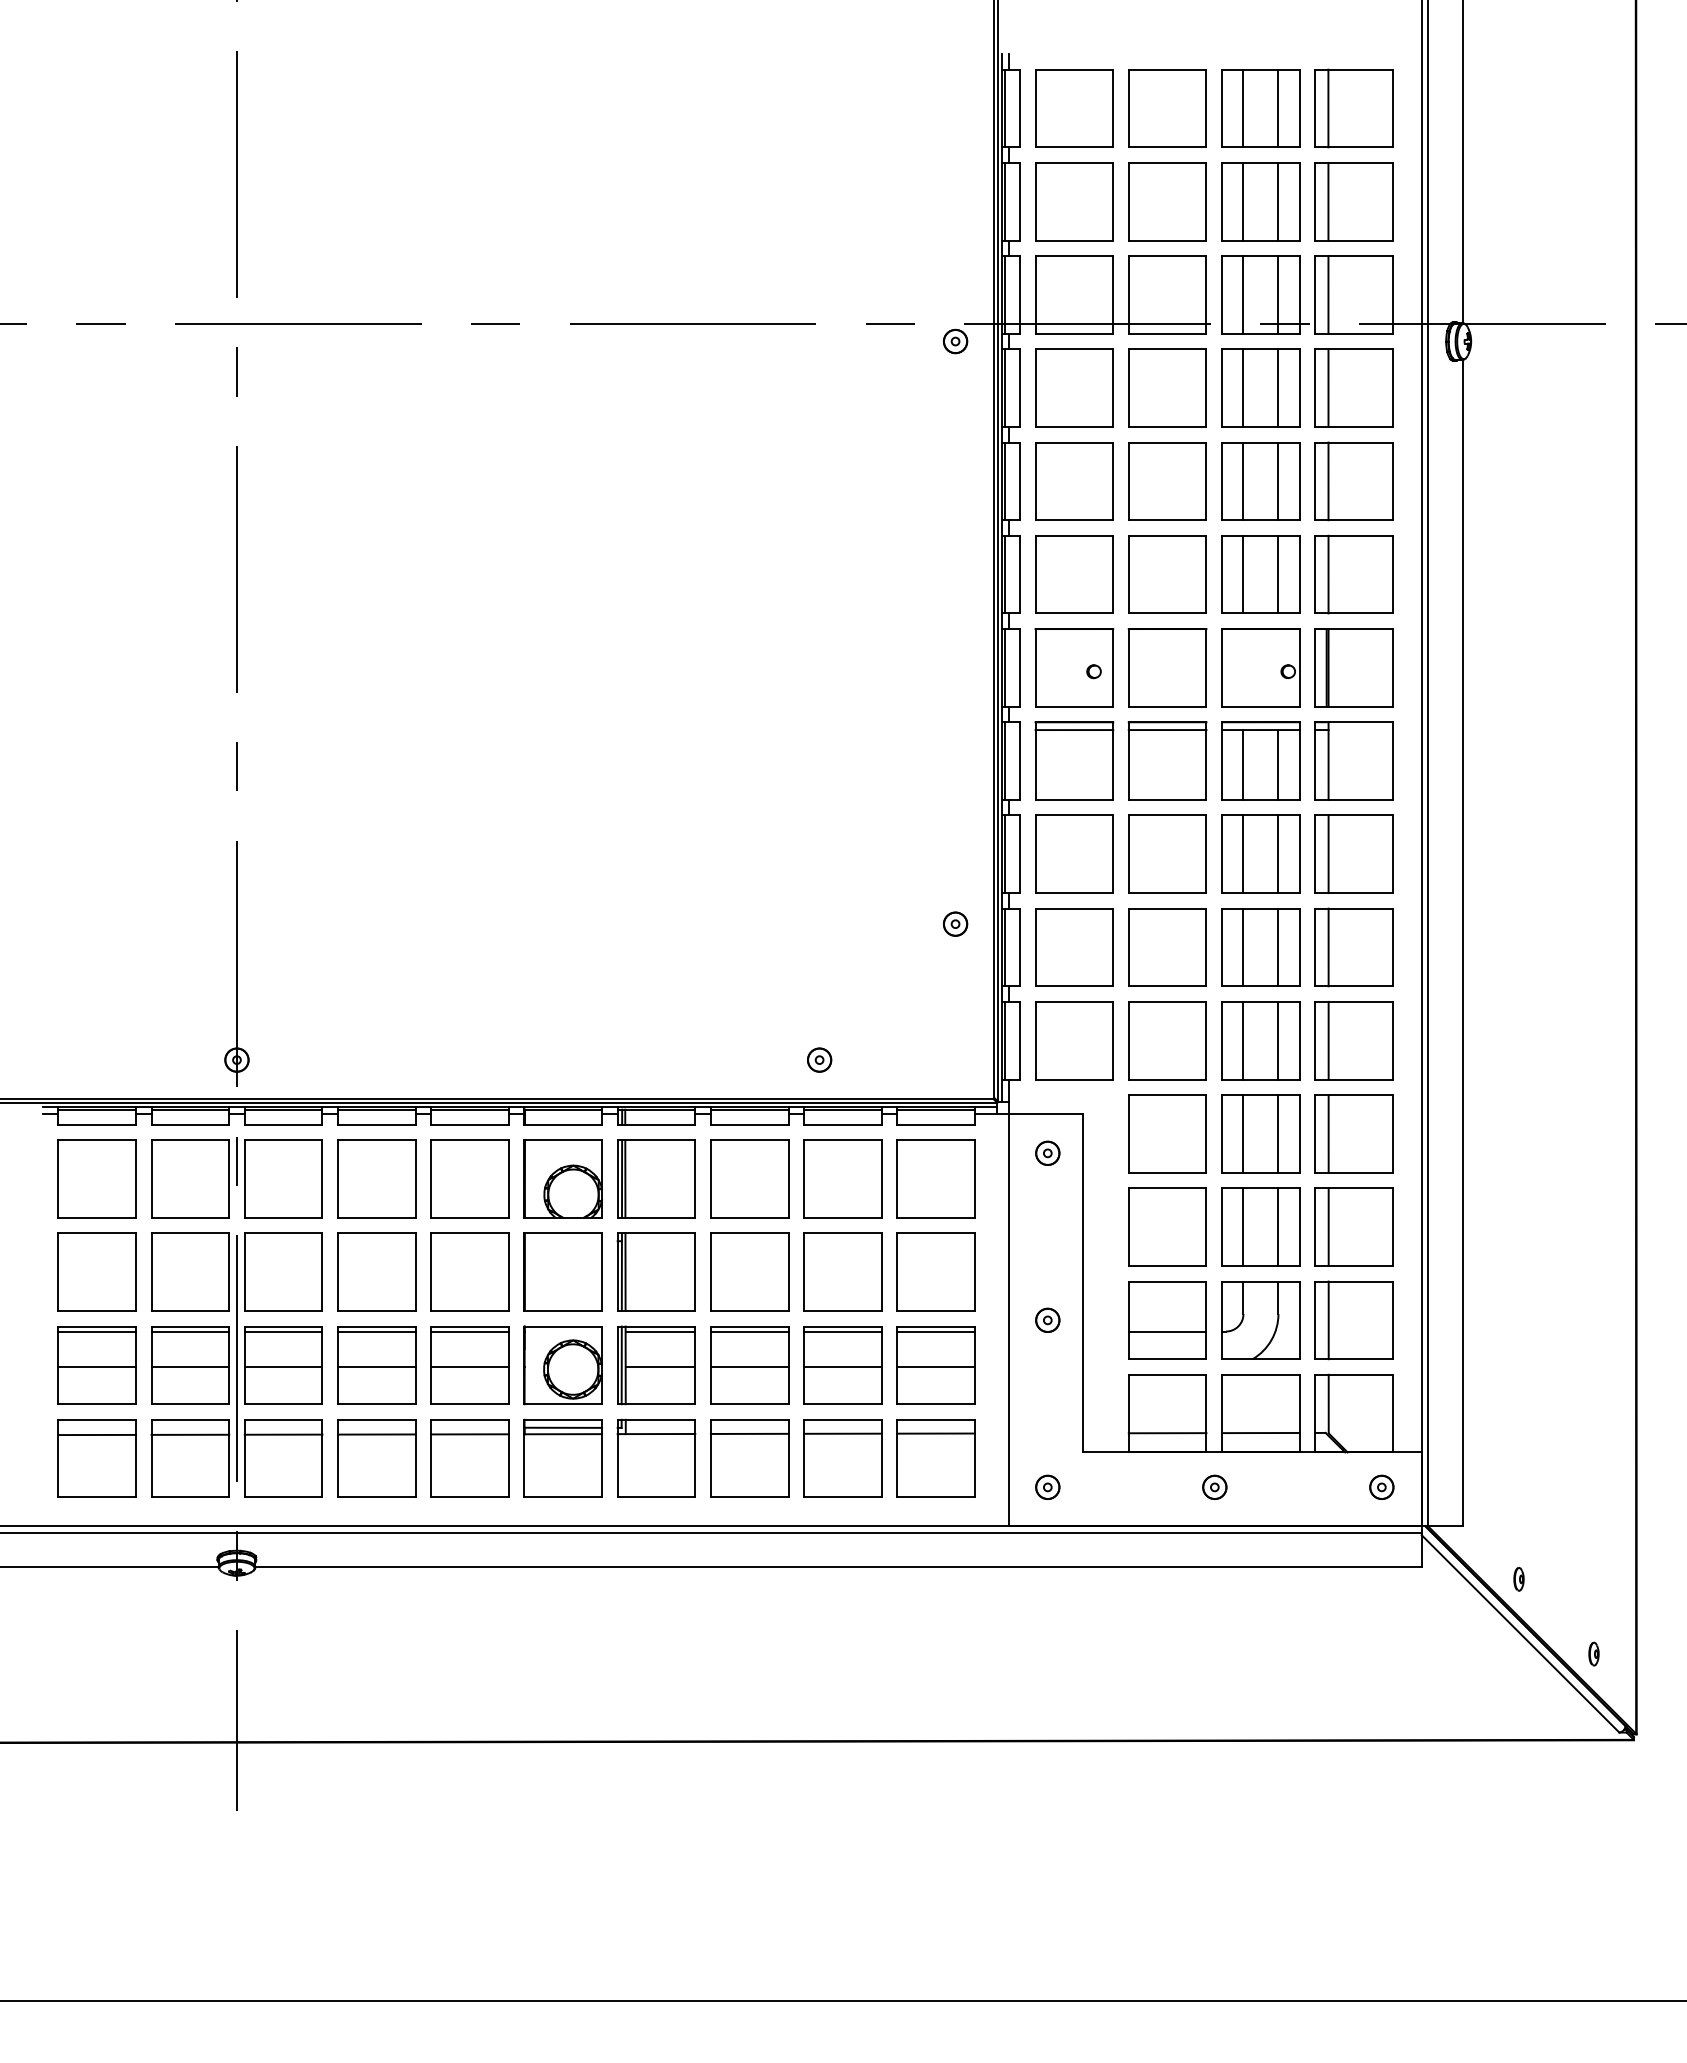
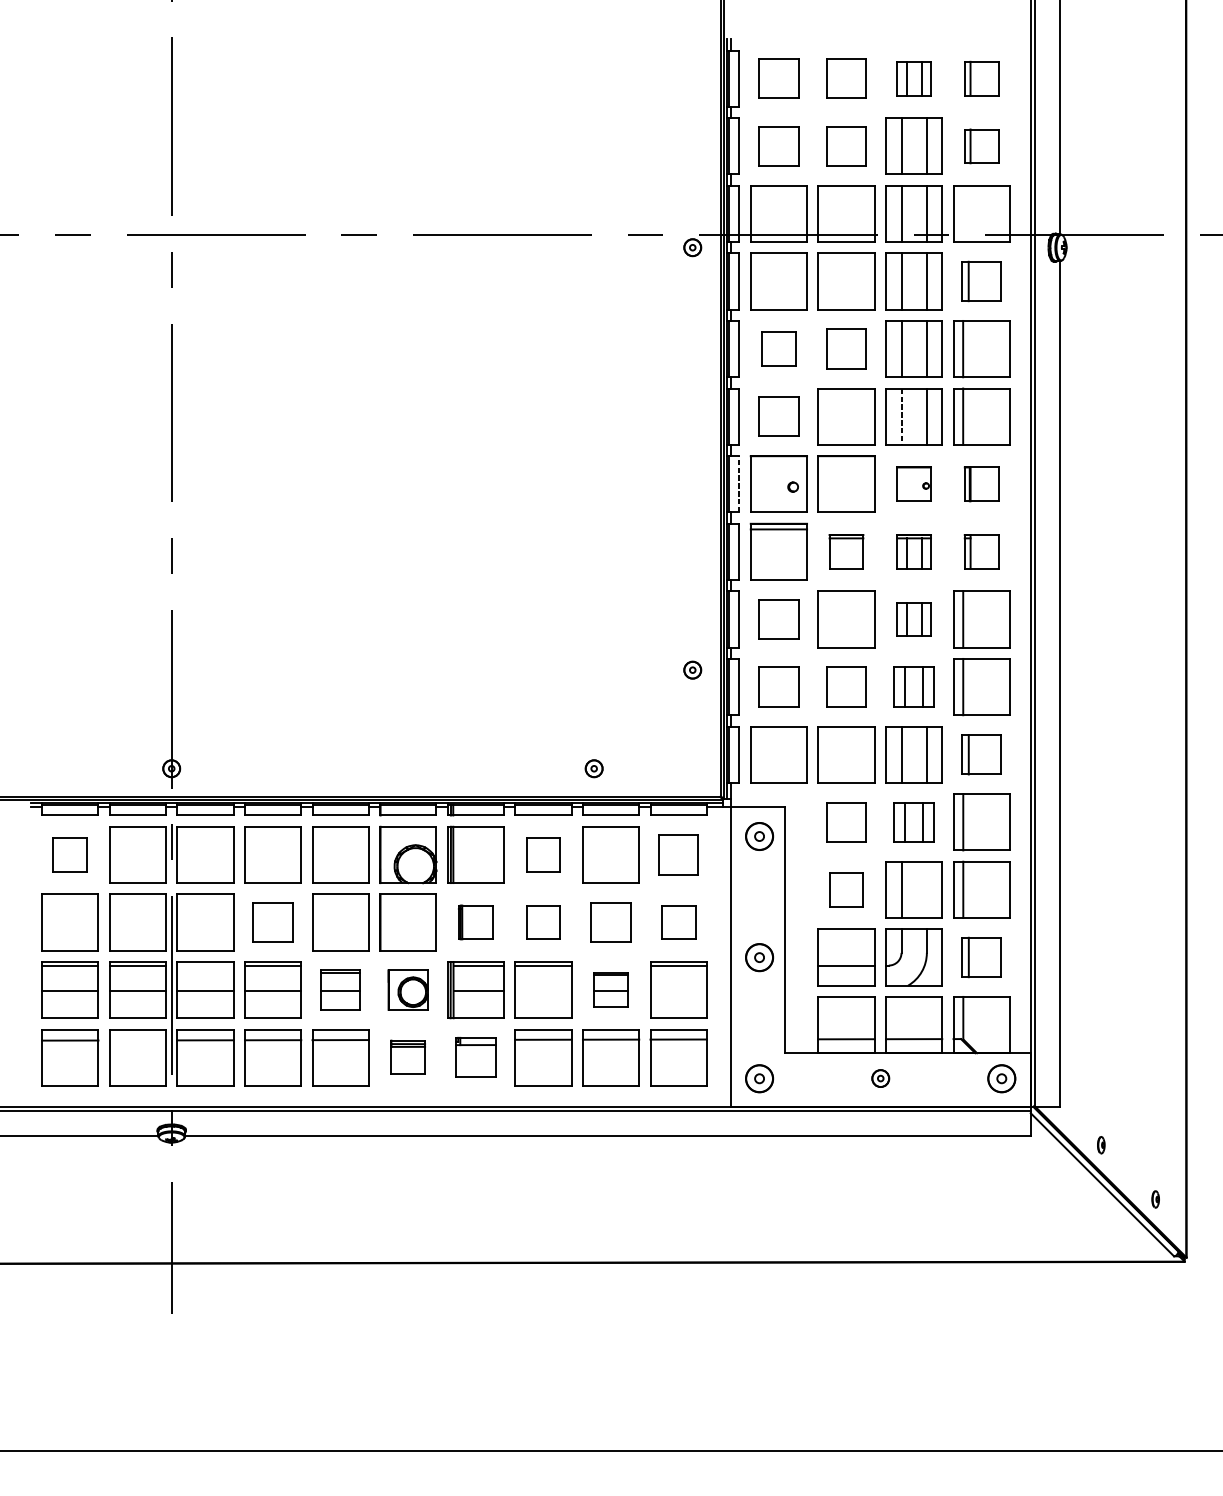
part: (1074, 108) -> (778, 78), size x0.7
part: (1167, 108) -> (846, 78), size x0.7
part: (1260, 108) -> (913, 78), size x0.6
part: (1353, 108) -> (981, 78), size x0.6
part: (1074, 201) -> (778, 146), size x0.7
part: (1167, 201) -> (846, 146), size x0.7
part: (1353, 201) -> (981, 146), size x0.6
line: (1328, 294) -> (963, 213), removed
part: (1353, 387) -> (981, 281), size x0.7
part: (1074, 481) -> (778, 349), size x0.6
part: (1167, 481) -> (846, 349), size x0.7
part: (1074, 574) -> (778, 416), size x0.7
line: (1243, 574) -> (901, 416), solid -> dashed
line: (1020, 667) -> (739, 484), solid -> dashed
part: (1260, 667) -> (913, 484), size x0.6
part: (1353, 667) -> (981, 484), size x0.6
part: (1167, 760) -> (846, 551), size x0.6
part: (1260, 760) -> (913, 551), size x0.6
part: (1353, 760) -> (981, 551), size x0.6
part: (1074, 853) -> (778, 618), size x0.7
part: (1260, 853) -> (913, 618), size x0.6
part: (1074, 947) -> (778, 687), size x0.7
part: (1167, 947) -> (846, 687), size x0.7
part: (1260, 947) -> (913, 687), size x0.7
part: (1353, 1040) -> (981, 754), size x0.7
part: (1167, 1133) -> (846, 821), size x0.7
part: (1260, 1133) -> (913, 821), size x0.7
part: (1047, 1152) -> (759, 835), size x1.6
part: (96, 1178) -> (69, 854), size x0.6
part: (749, 1178) -> (543, 854), size x0.6
part: (935, 1178) -> (678, 854), size x0.7
part: (1167, 1226) -> (846, 889), size x0.6
line: (1278, 1227) -> (926, 890), removed
part: (376, 1271) -> (272, 922), size x0.7
part: (655, 1271) -> (475, 922), size x0.6
part: (749, 1271) -> (543, 922), size x0.6
part: (842, 1271) -> (610, 922), size x0.7
part: (935, 1271) -> (678, 922), size x0.6
part: (1047, 1319) -> (759, 956), size x1.6
part: (1353, 1320) -> (981, 957), size x0.7
line: (283, 1331) -> (205, 965), removed
part: (469, 1365) -> (340, 990), size x0.7
part: (562, 1365) -> (407, 990), size x0.7
part: (842, 1365) -> (610, 990), size x0.6
line: (749, 1366) -> (543, 990), removed
line: (935, 1366) -> (678, 990), removed
line: (190, 1434) -> (138, 1040), removed
part: (562, 1457) -> (407, 1056), size x0.6
part: (656, 1457) -> (475, 1056), size x0.7
part: (1047, 1486) -> (759, 1077), size x1.6
part: (1381, 1486) -> (1001, 1077), size x1.6

